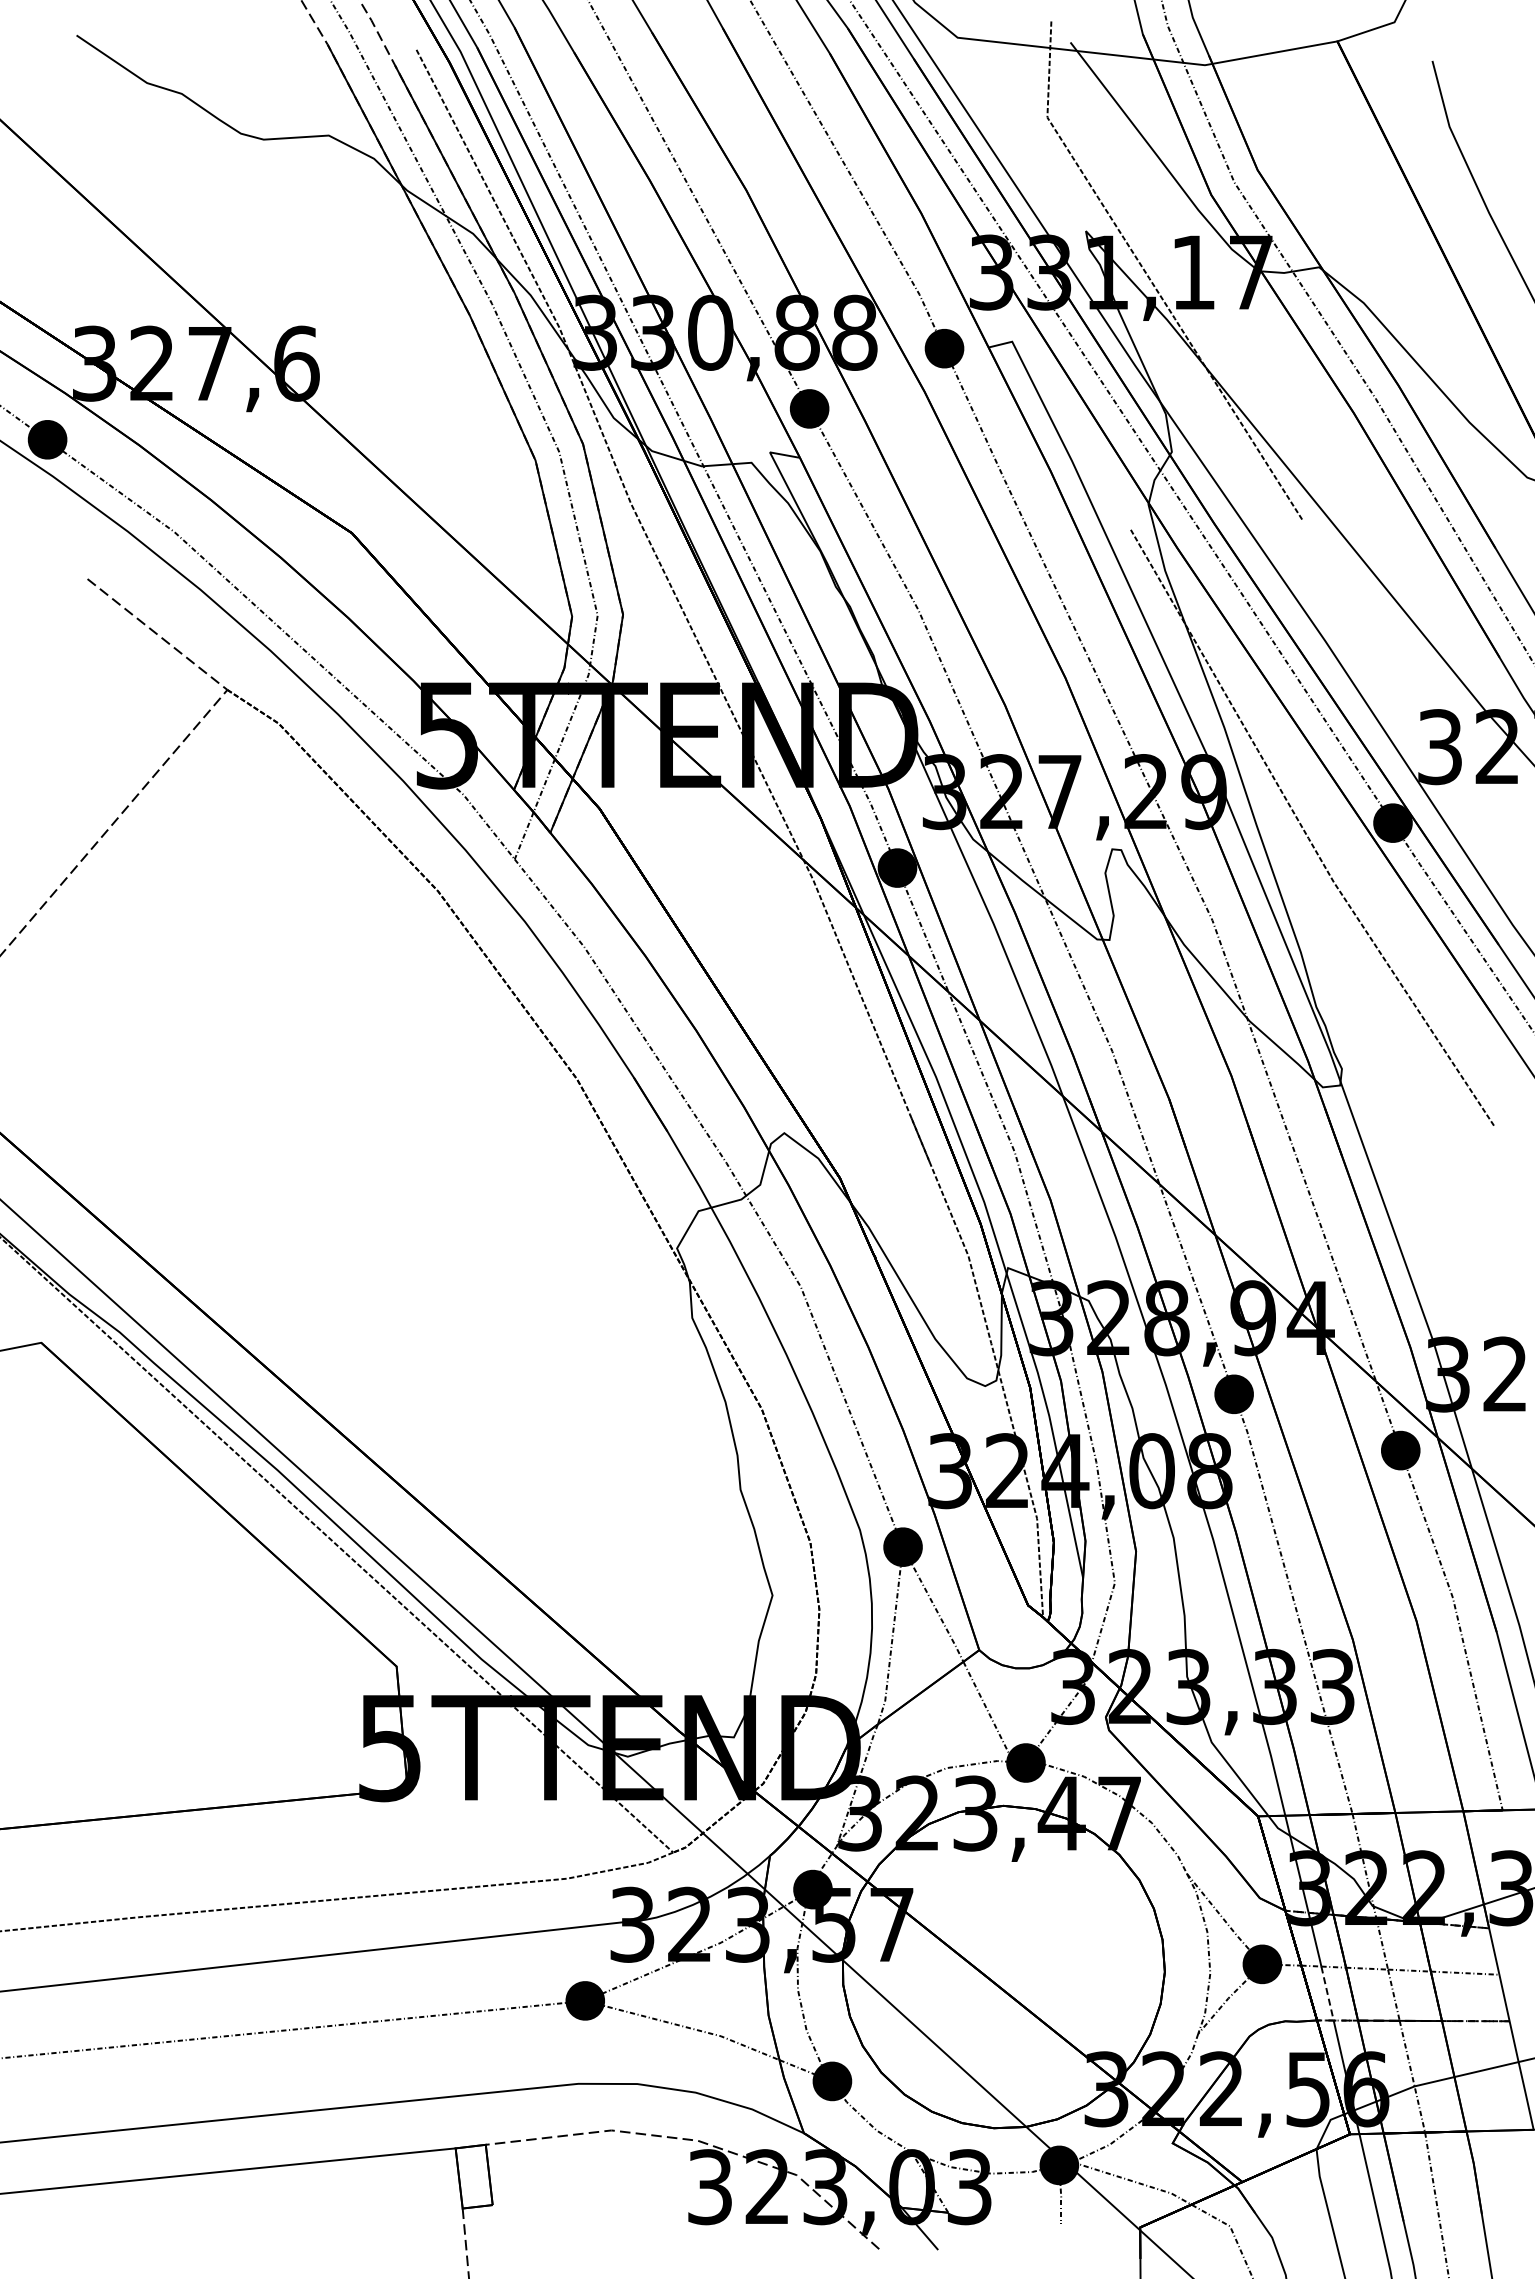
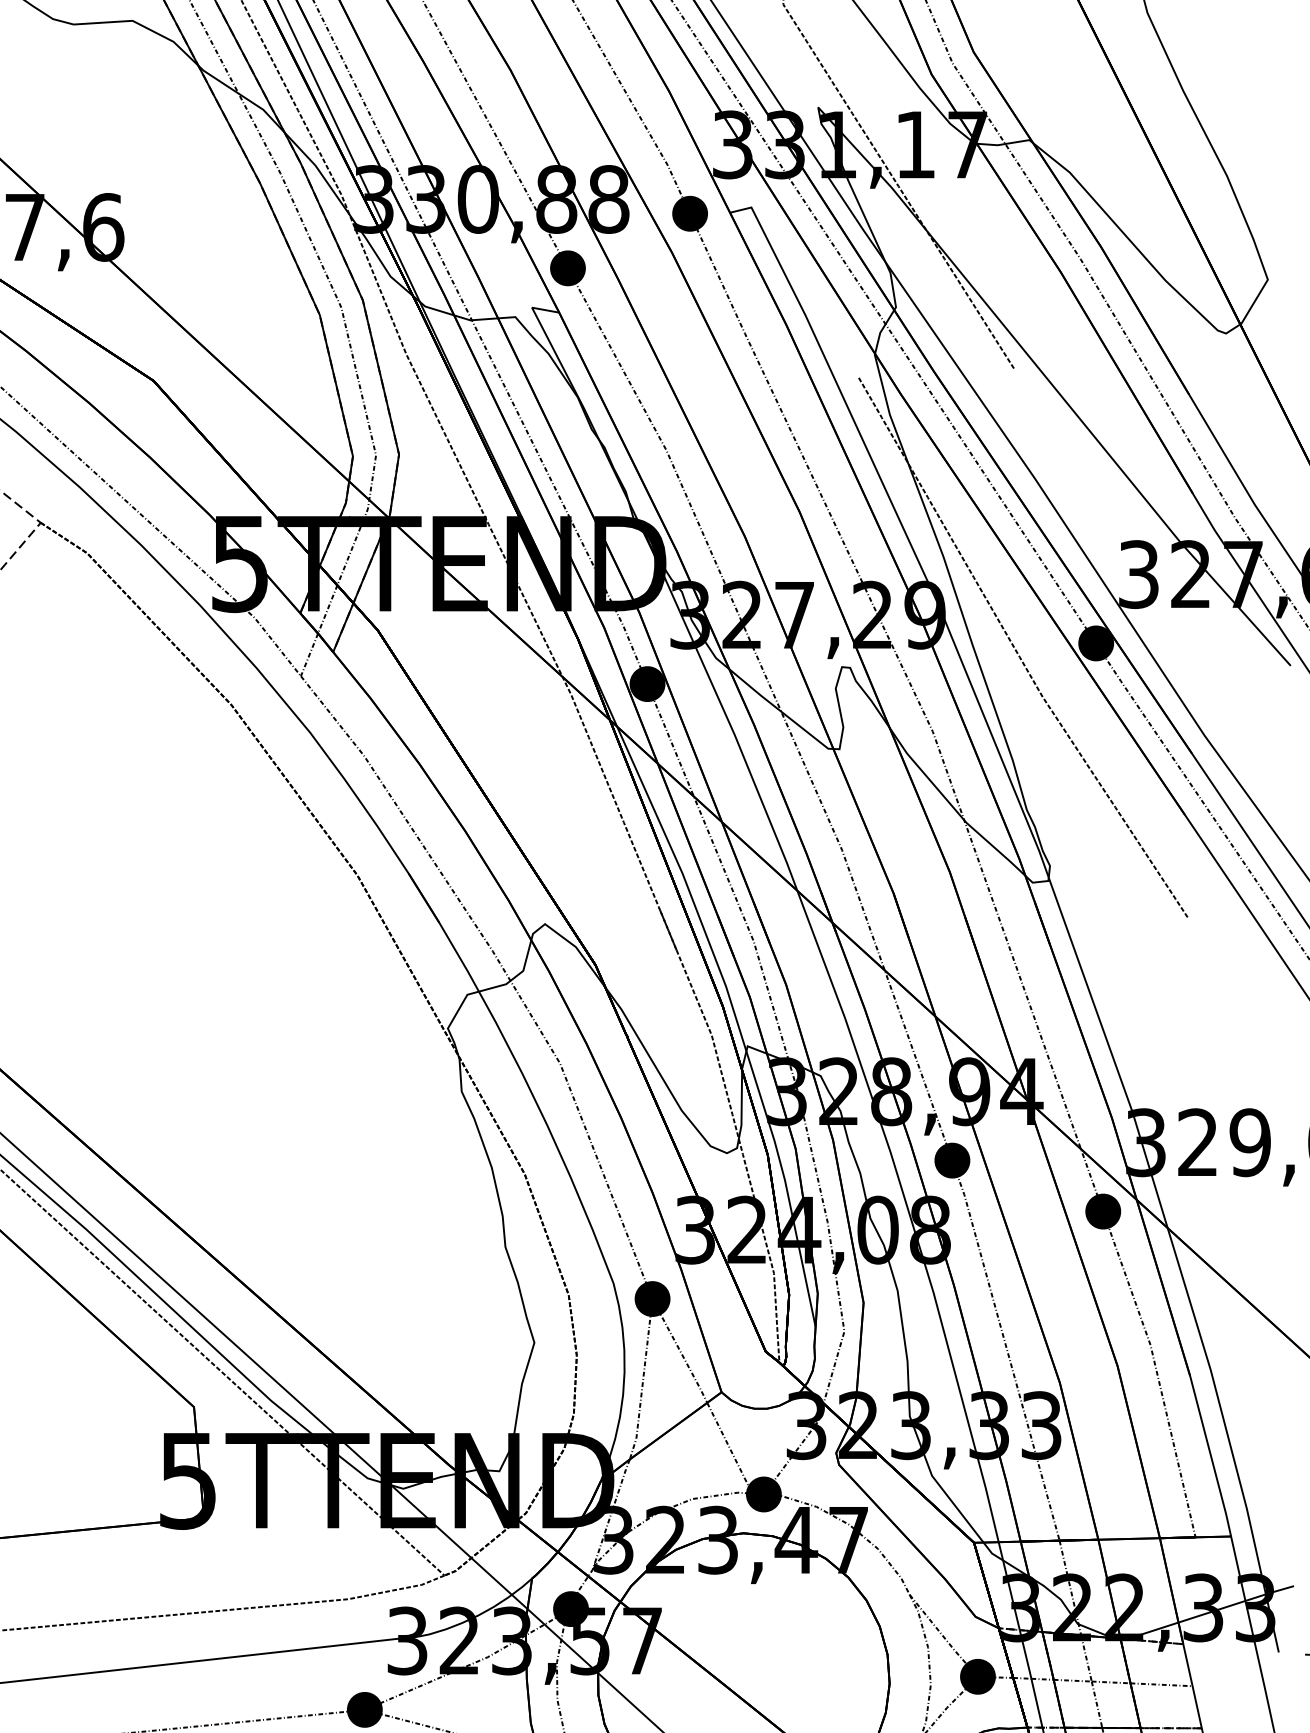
line: (1327, 1993) -> (1036, 1703), dashed -> solid

